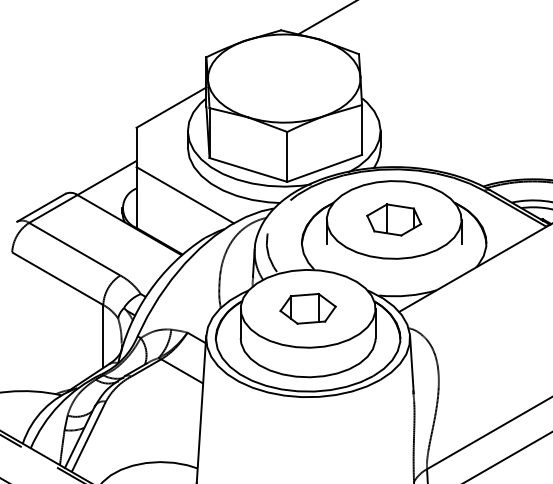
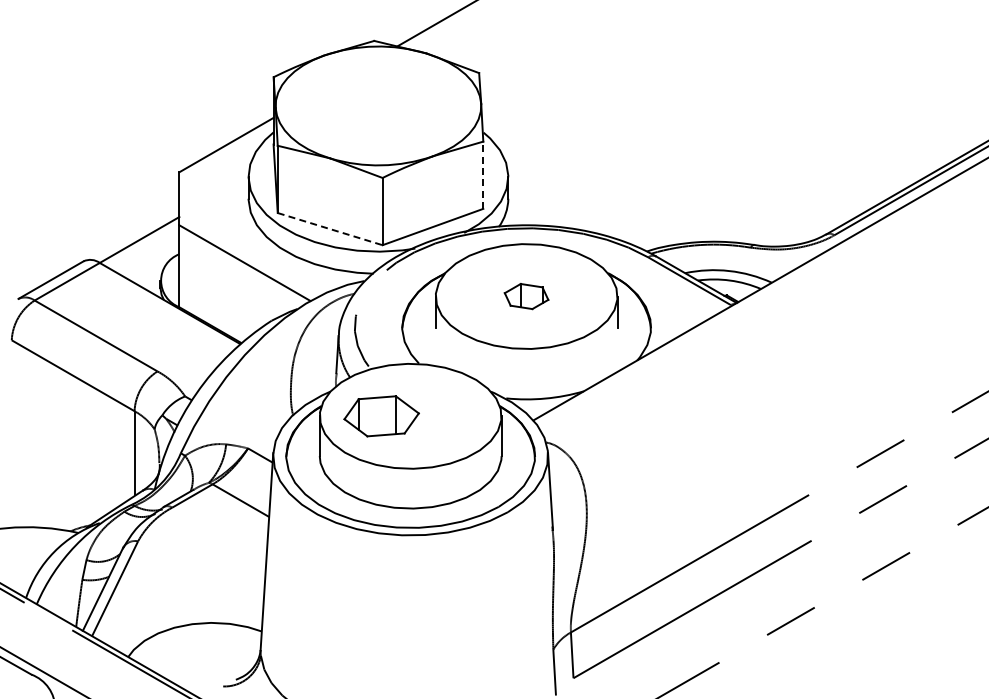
line: (362, 130) -> (483, 175), solid -> dashed
line: (248, 170) -> (330, 229), solid -> dashed
part: (394, 219) -> (526, 296), size x0.6
part: (308, 308) -> (381, 416), moved

